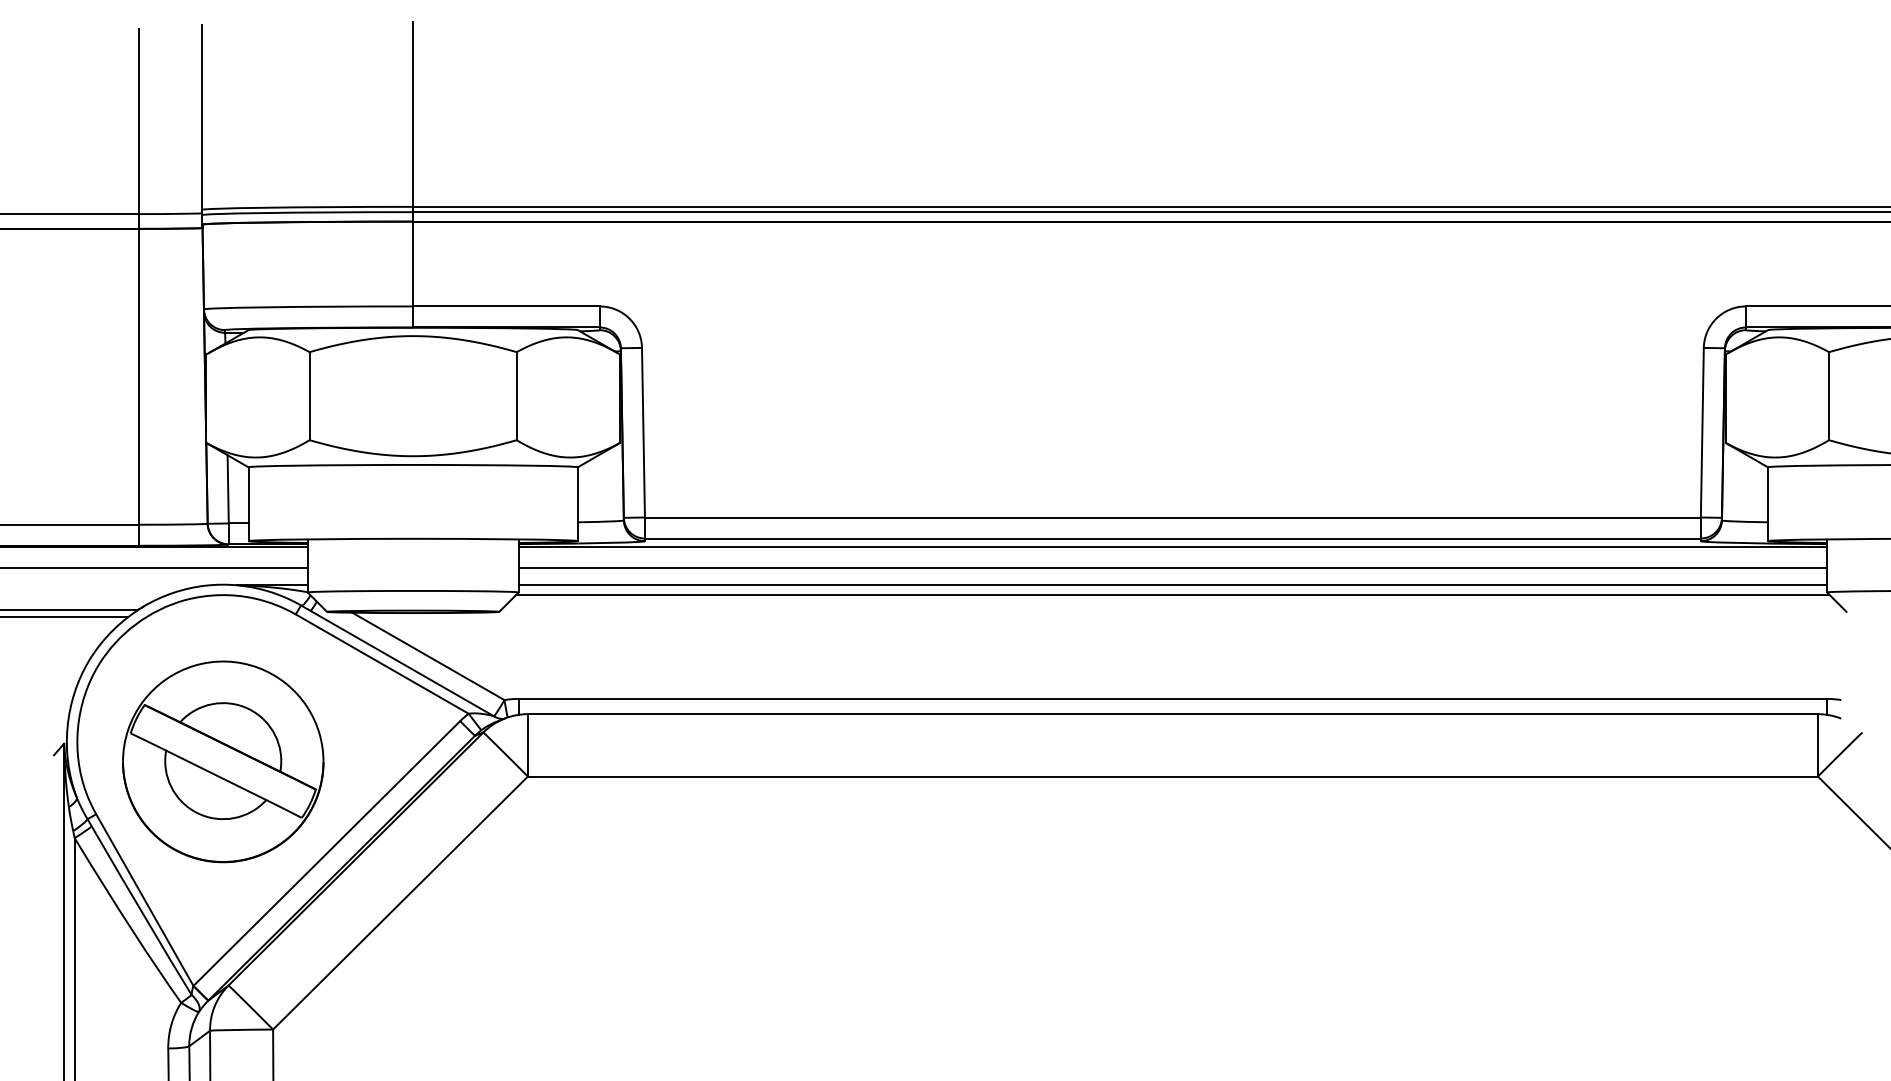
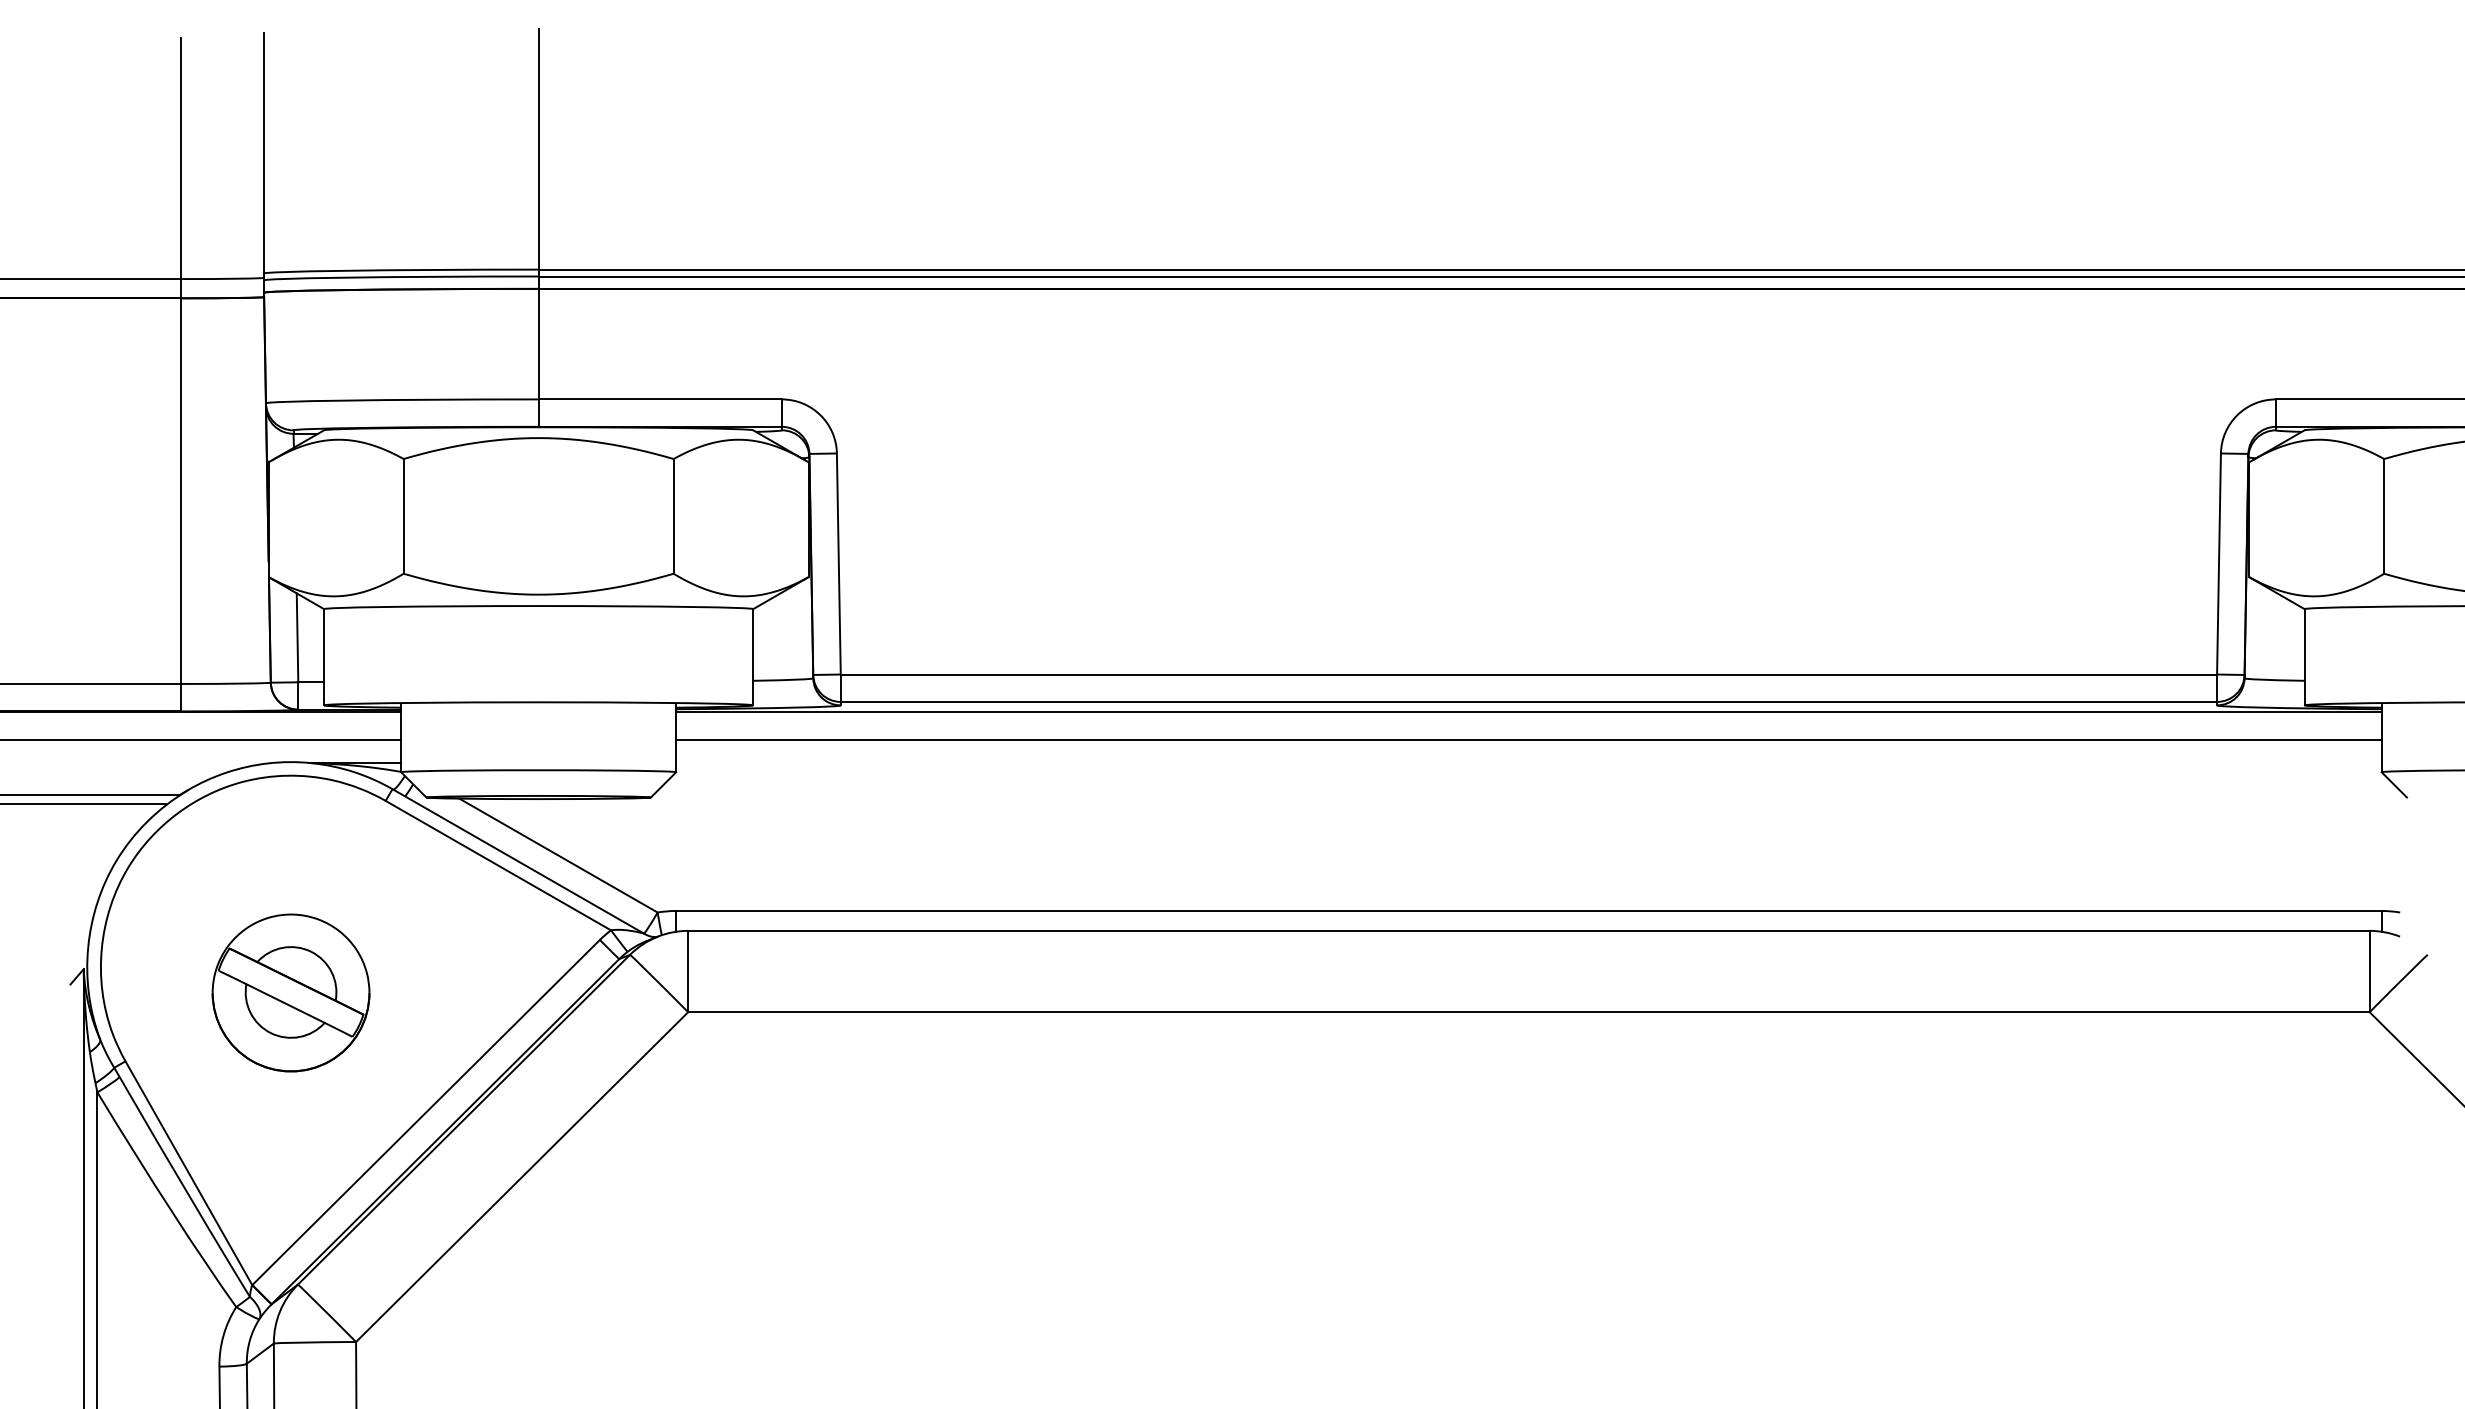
line: (1172, 584) -> (1528, 762), removed
line: (1172, 594) -> (1528, 775), removed
part: (222, 761) -> (290, 992), size x0.6

